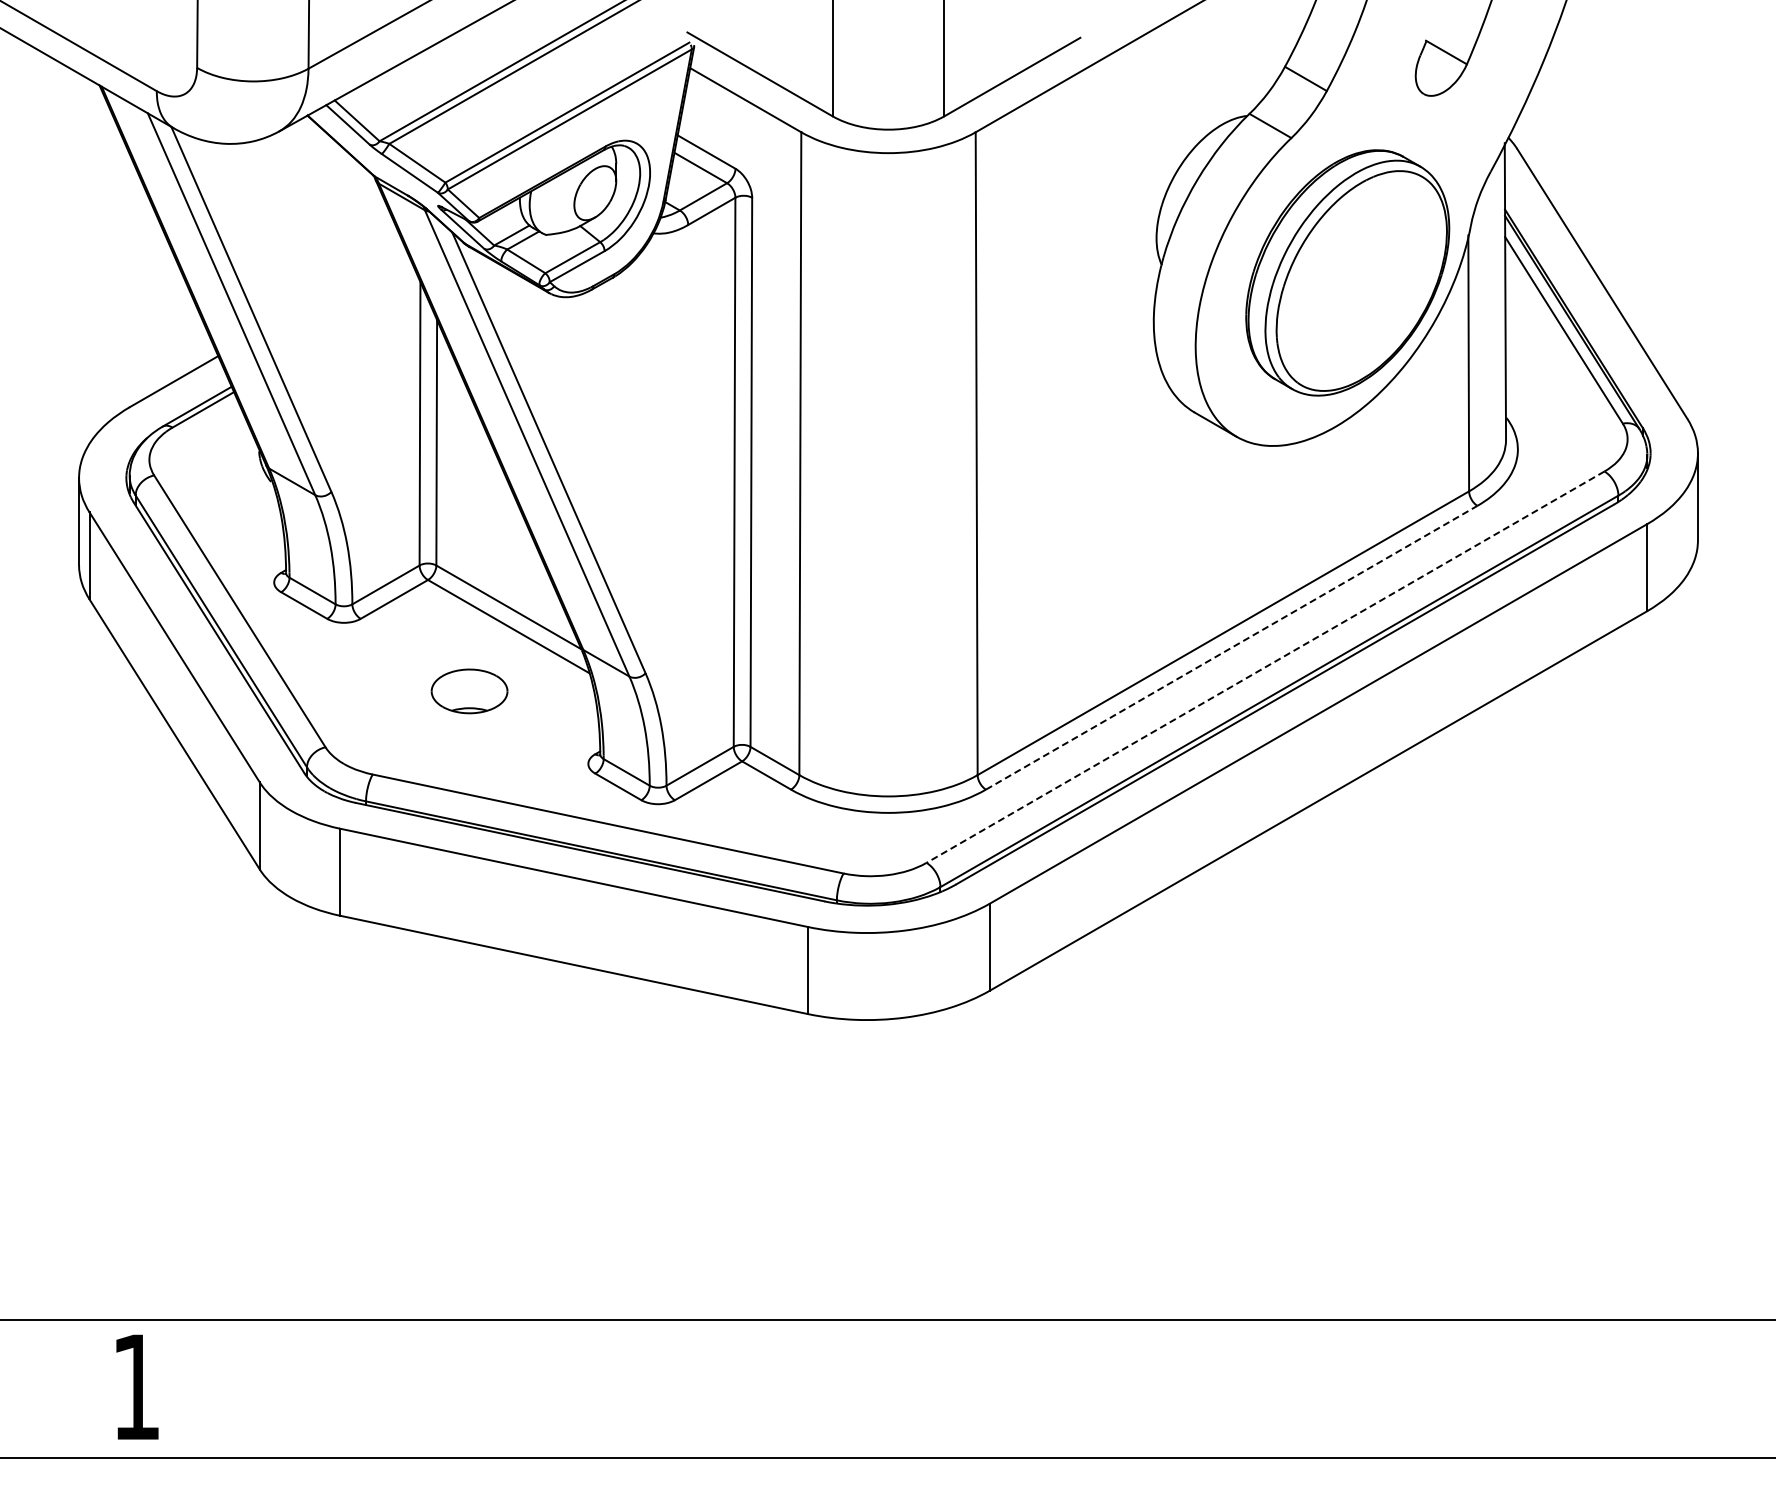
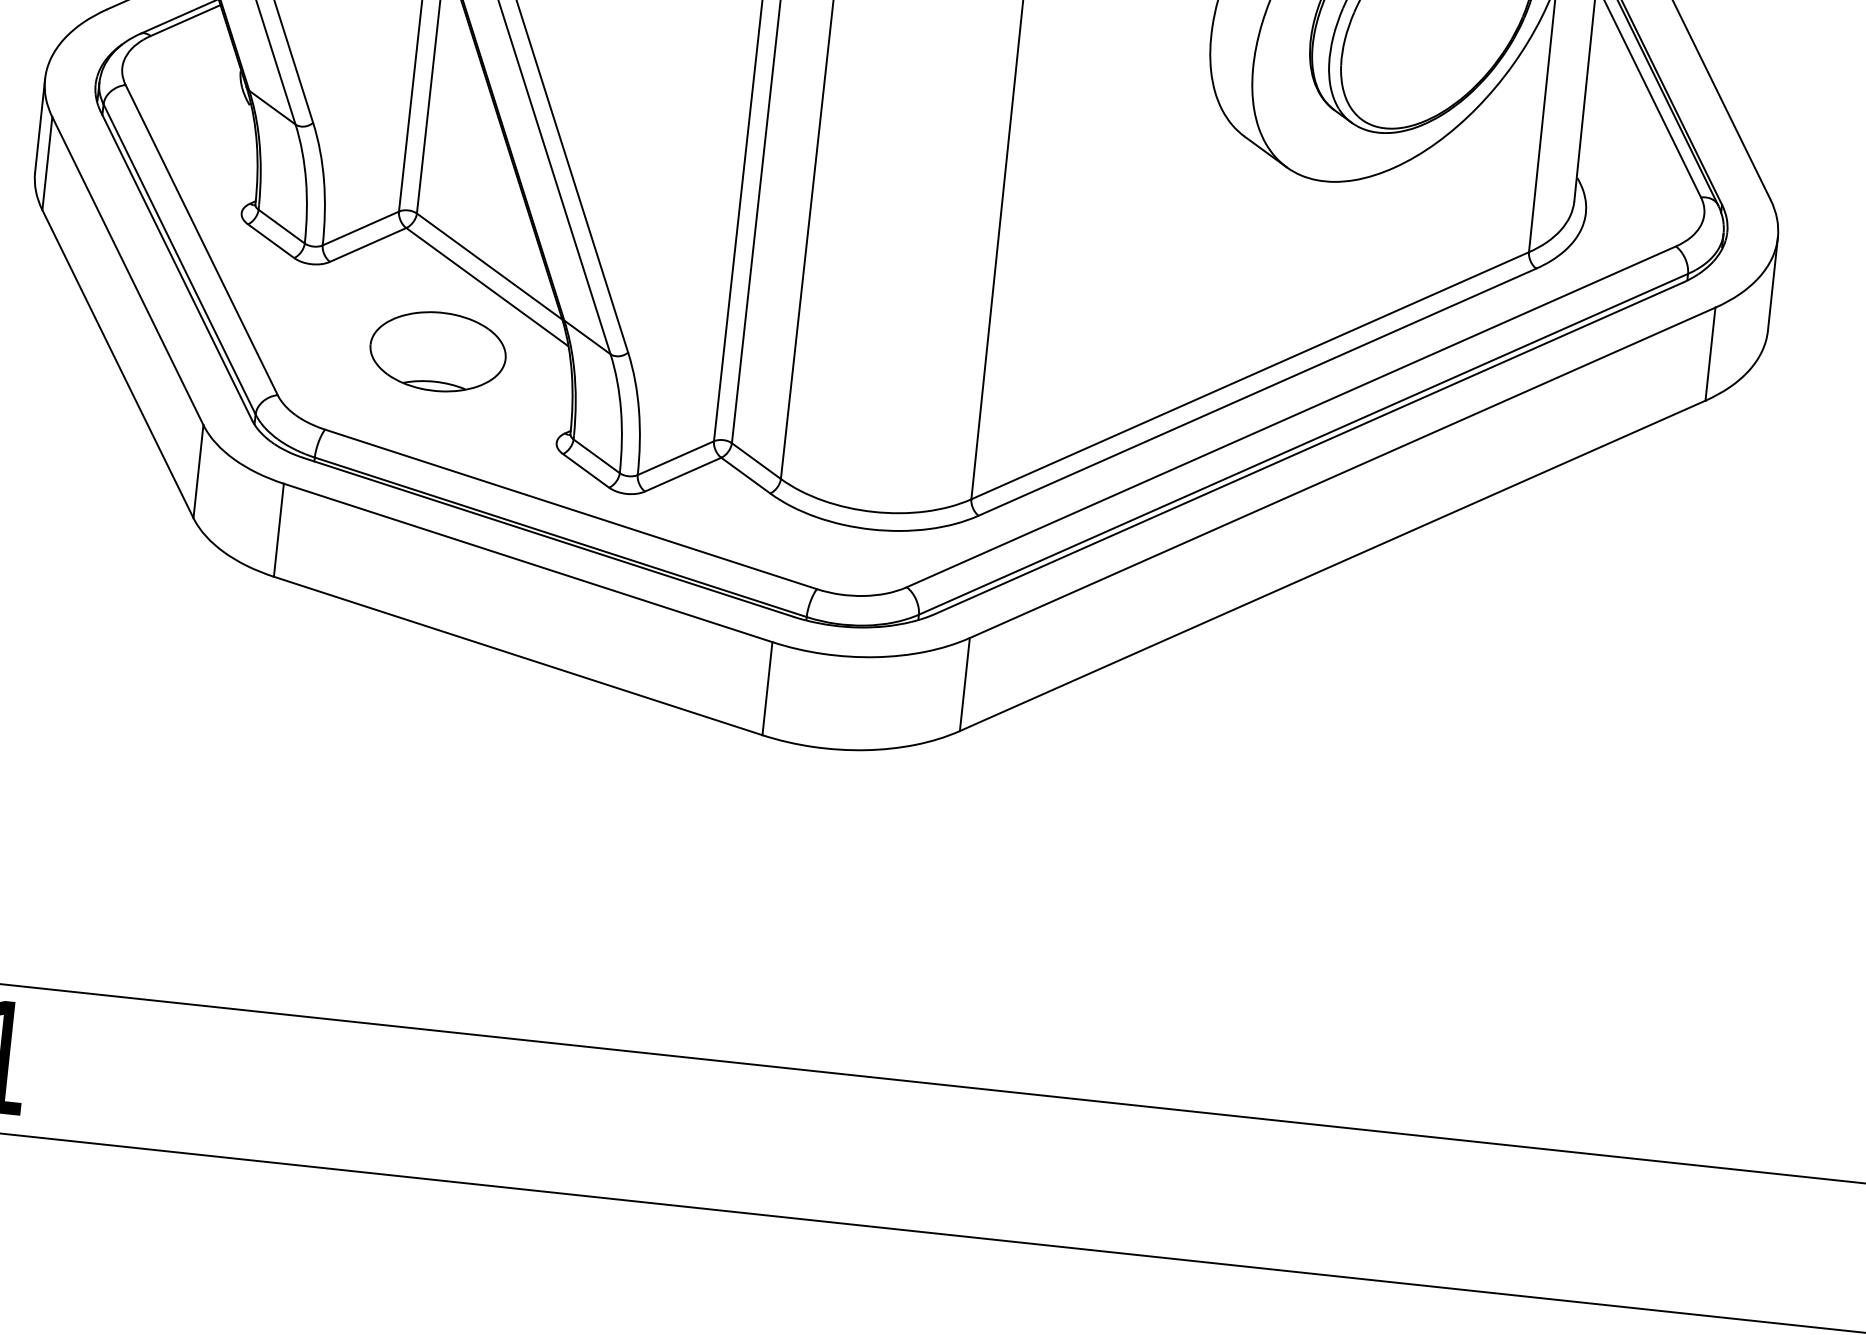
line: (1231, 647) -> (1257, 391), dashed -> solid
line: (1265, 667) -> (1291, 417), dashed -> solid
part: (469, 691) -> (437, 351), size x1.67

